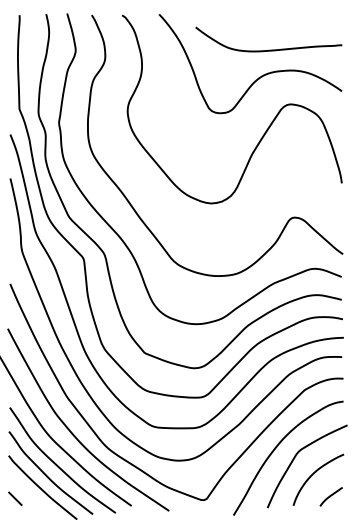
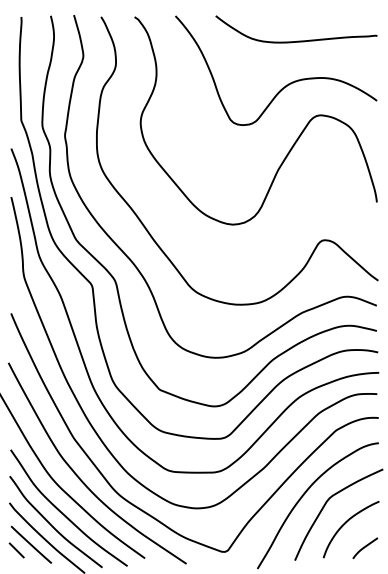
curve: (268, 49) -> (296, 40), moved
line: (28, 493) -> (31, 544), added

